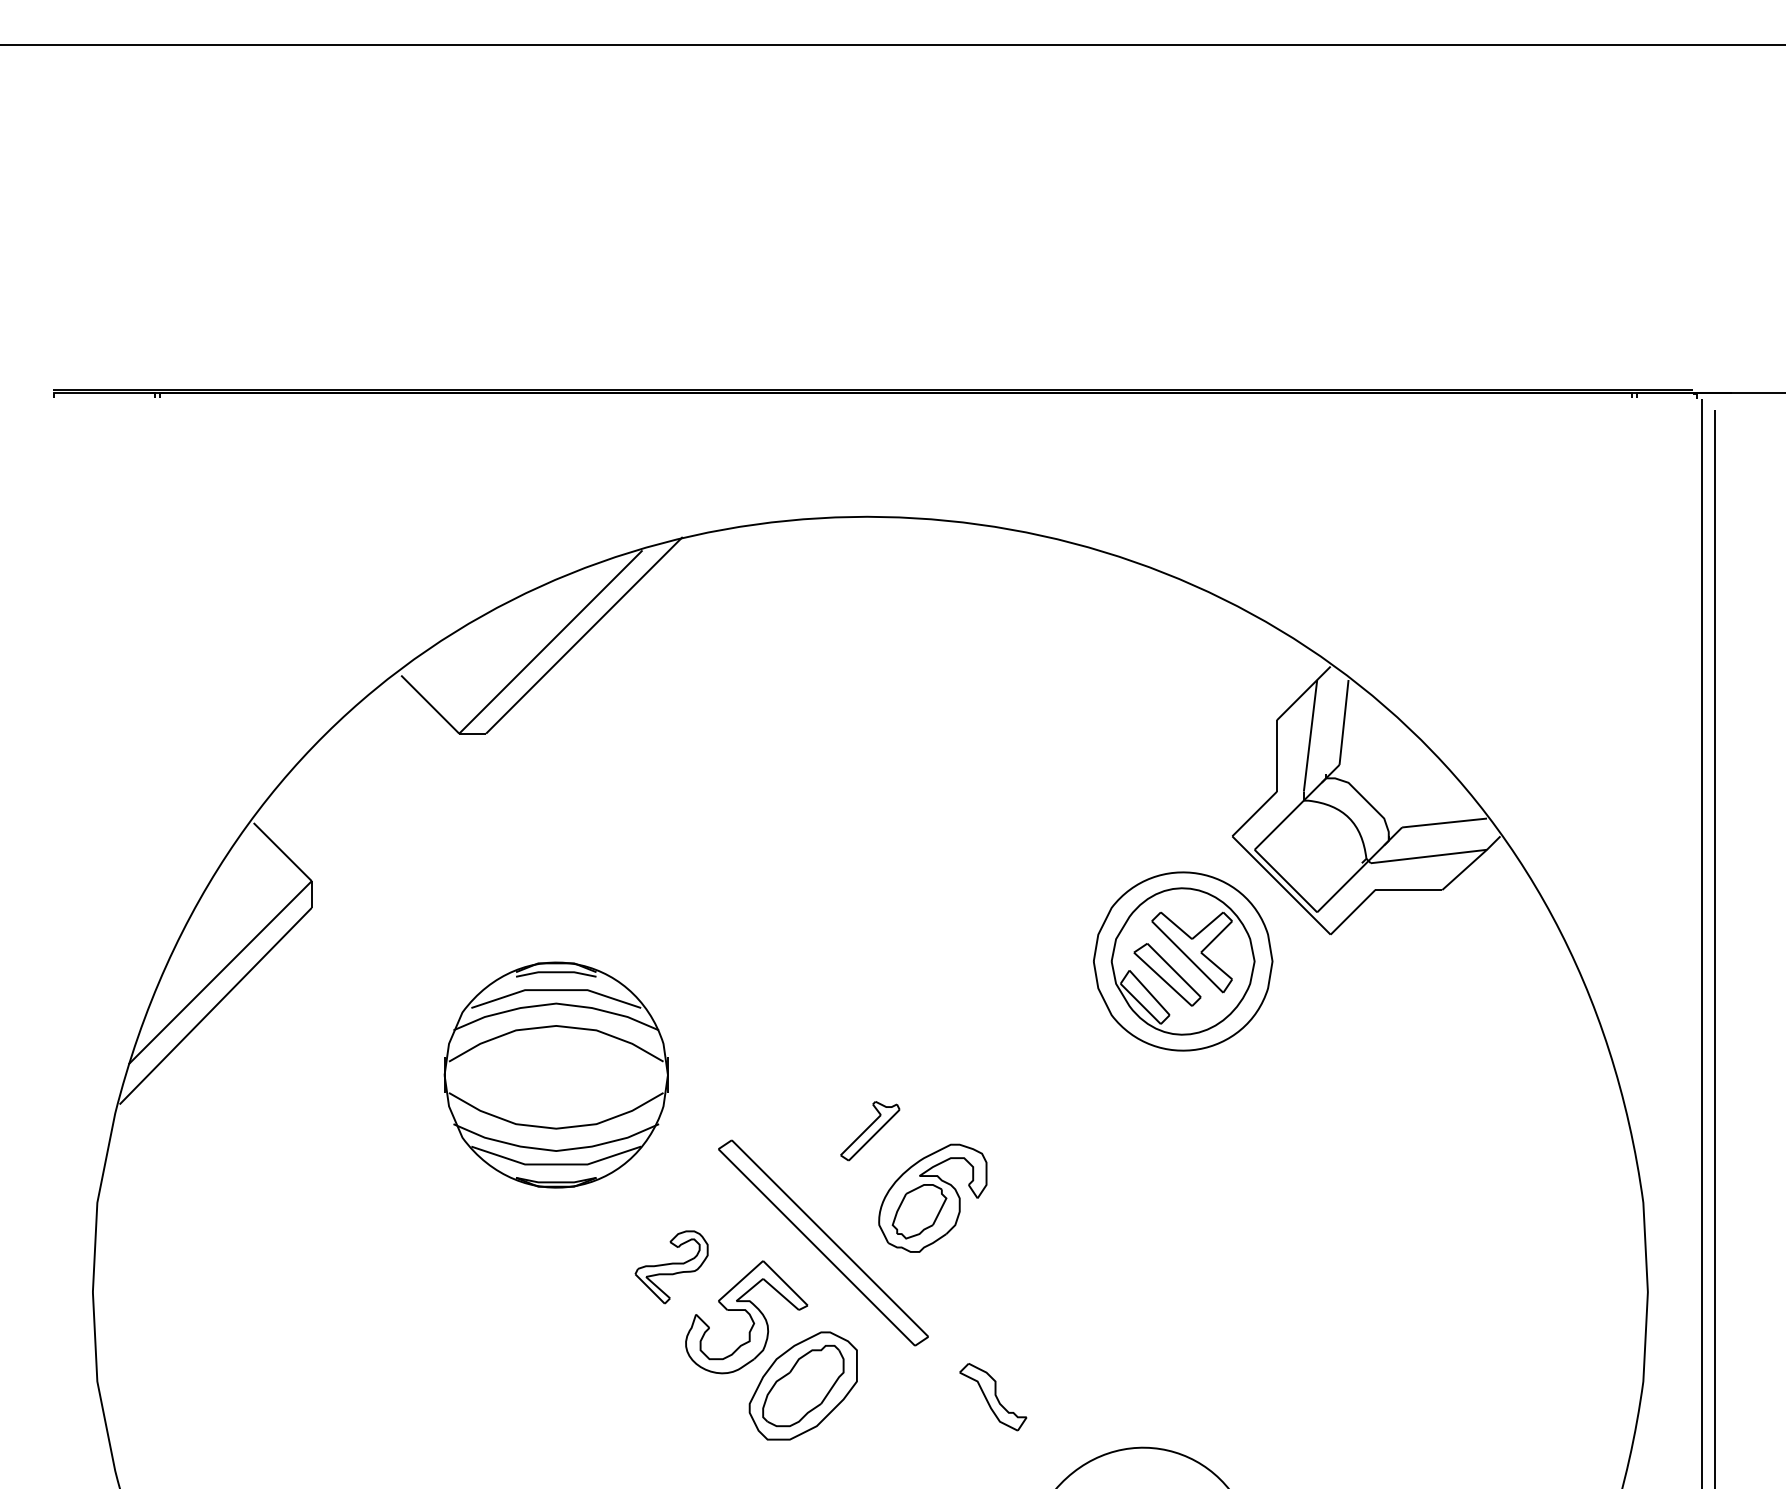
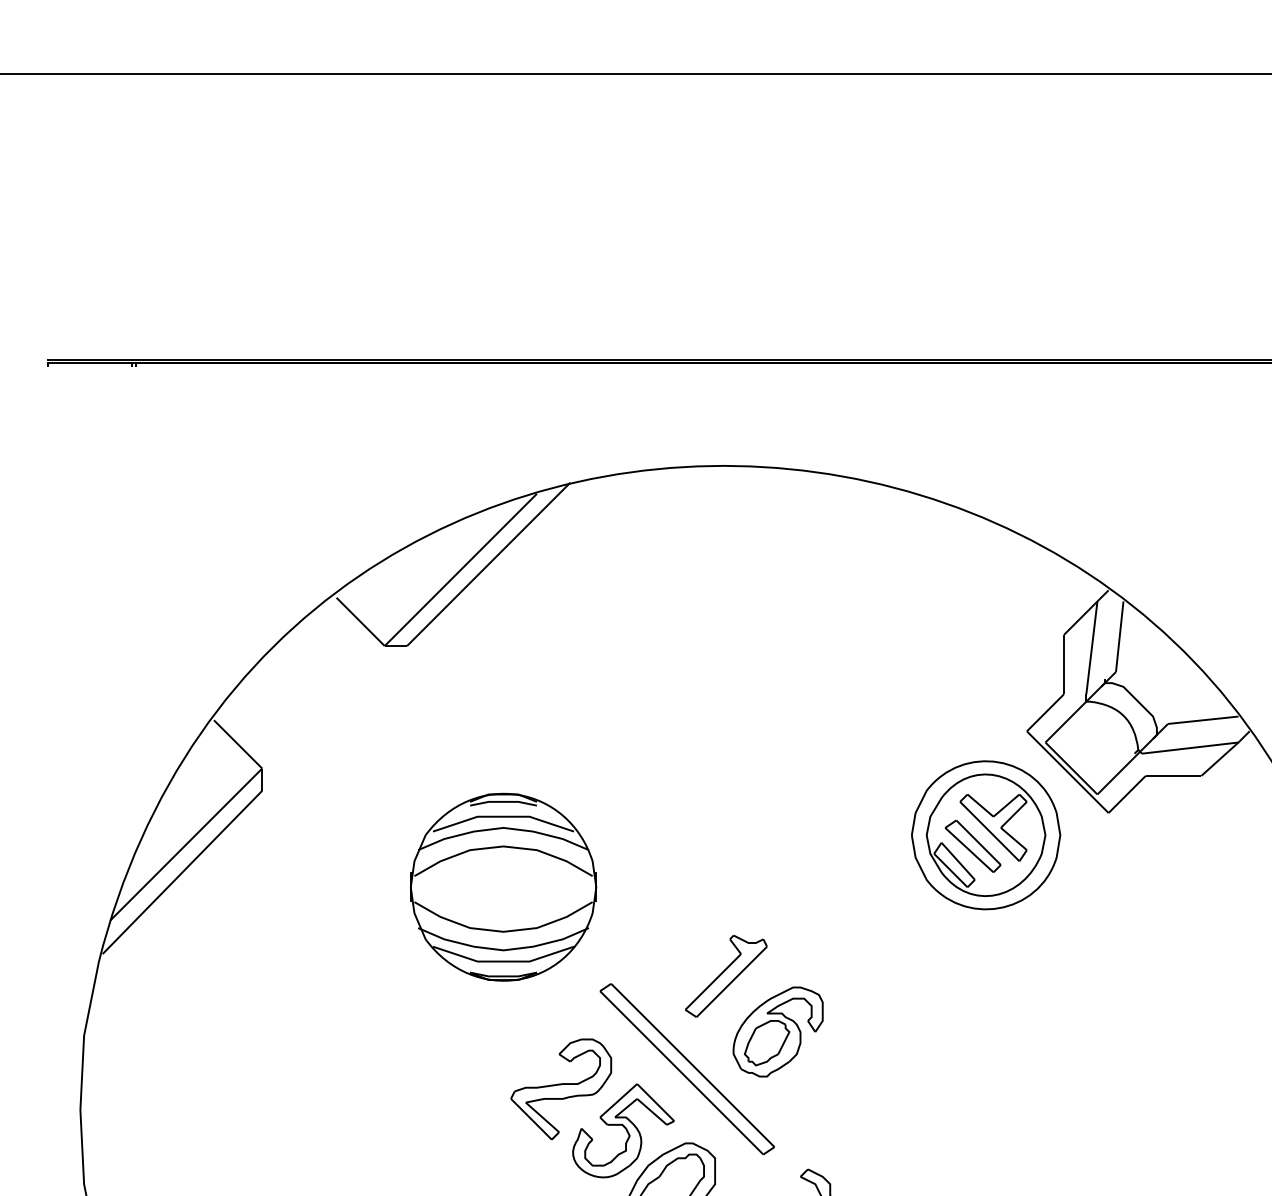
part: (555, 1074) -> (502, 886), moved
part: (869, 1130) -> (725, 975), size x1.67
part: (671, 1267) -> (561, 1089), size x1.67

